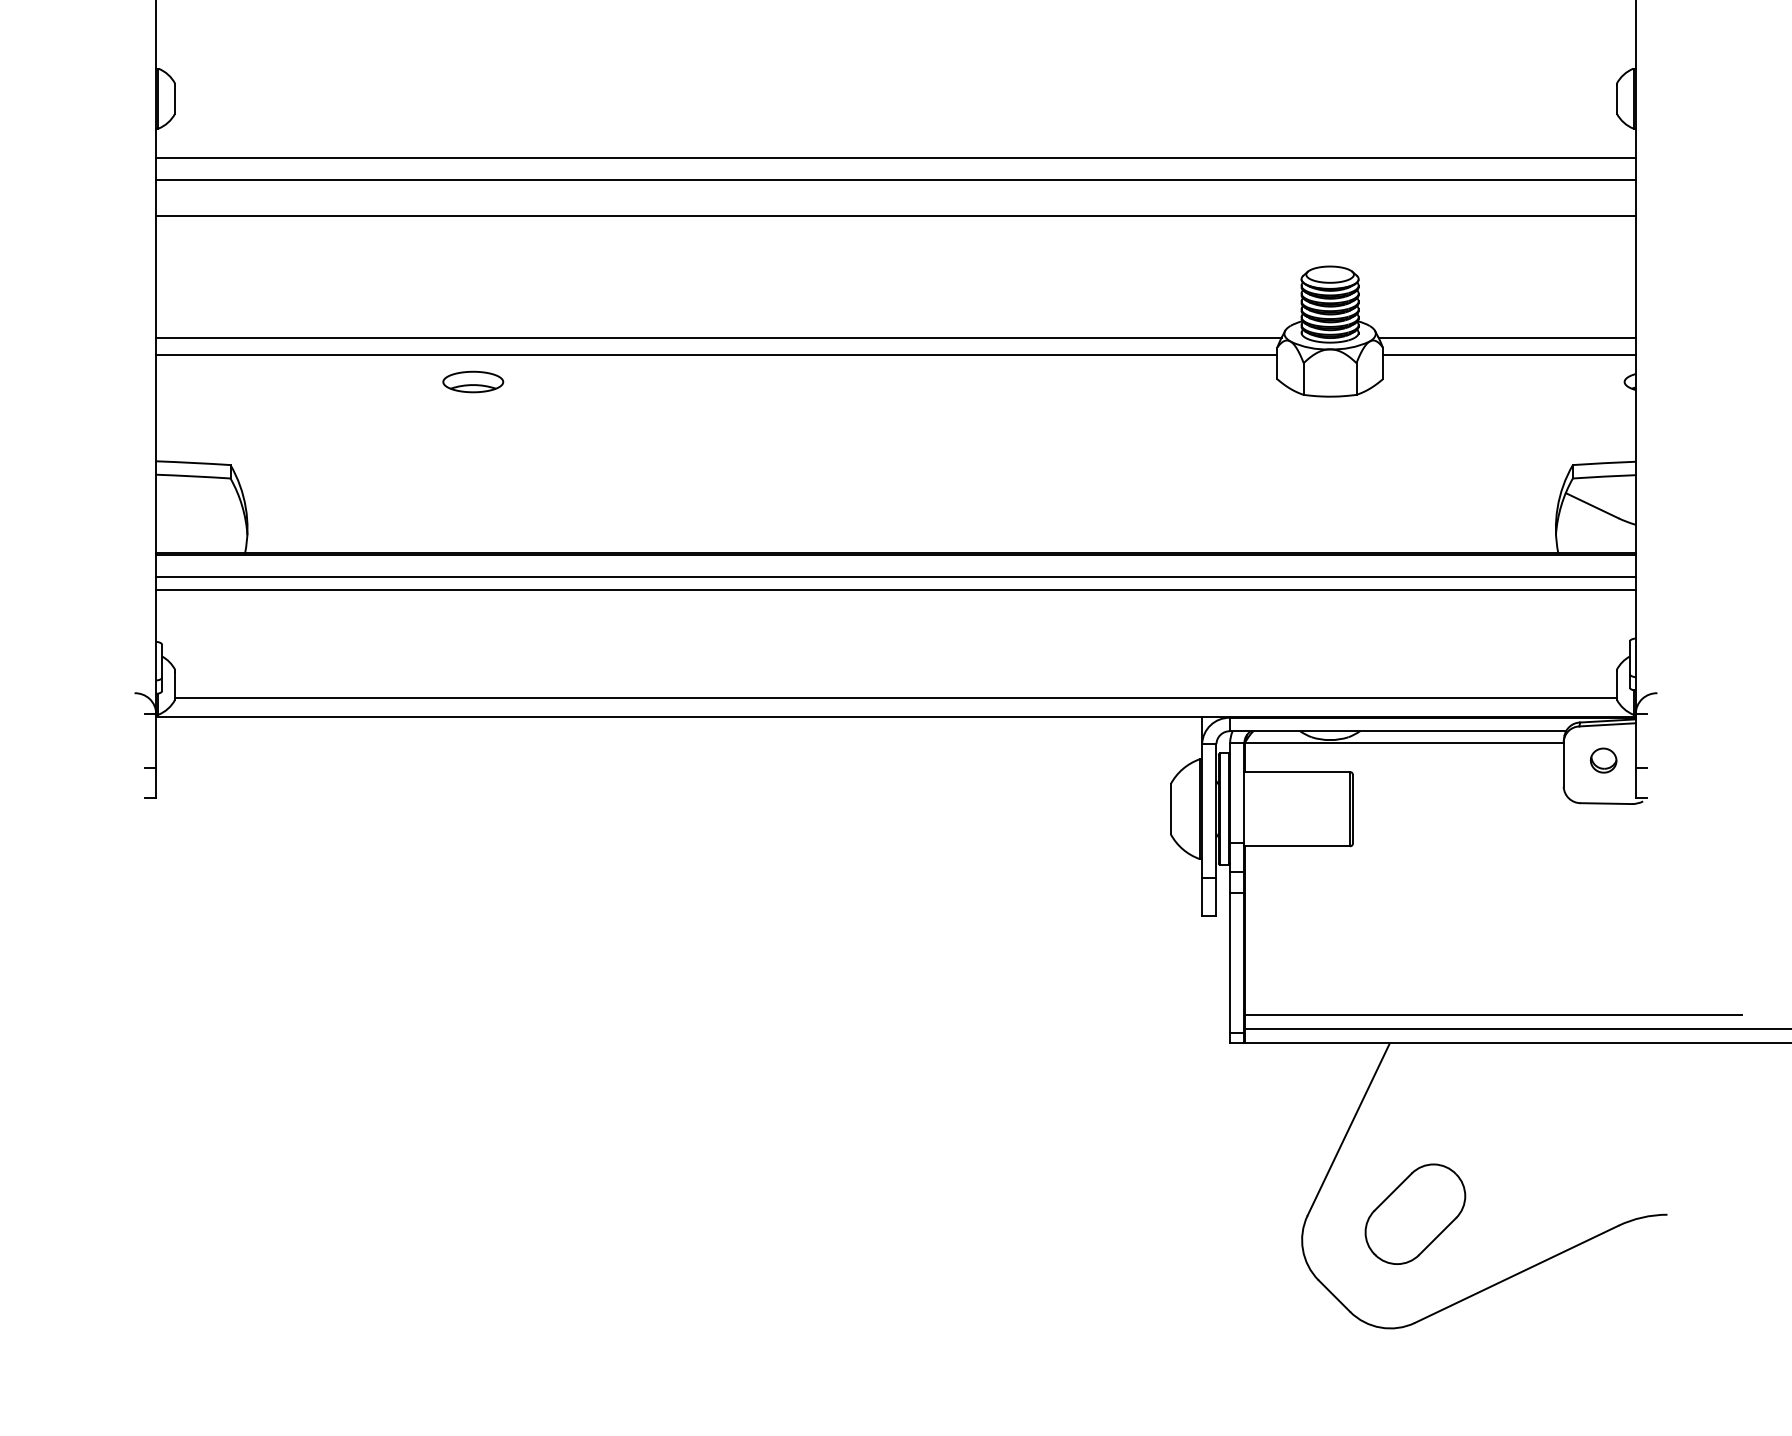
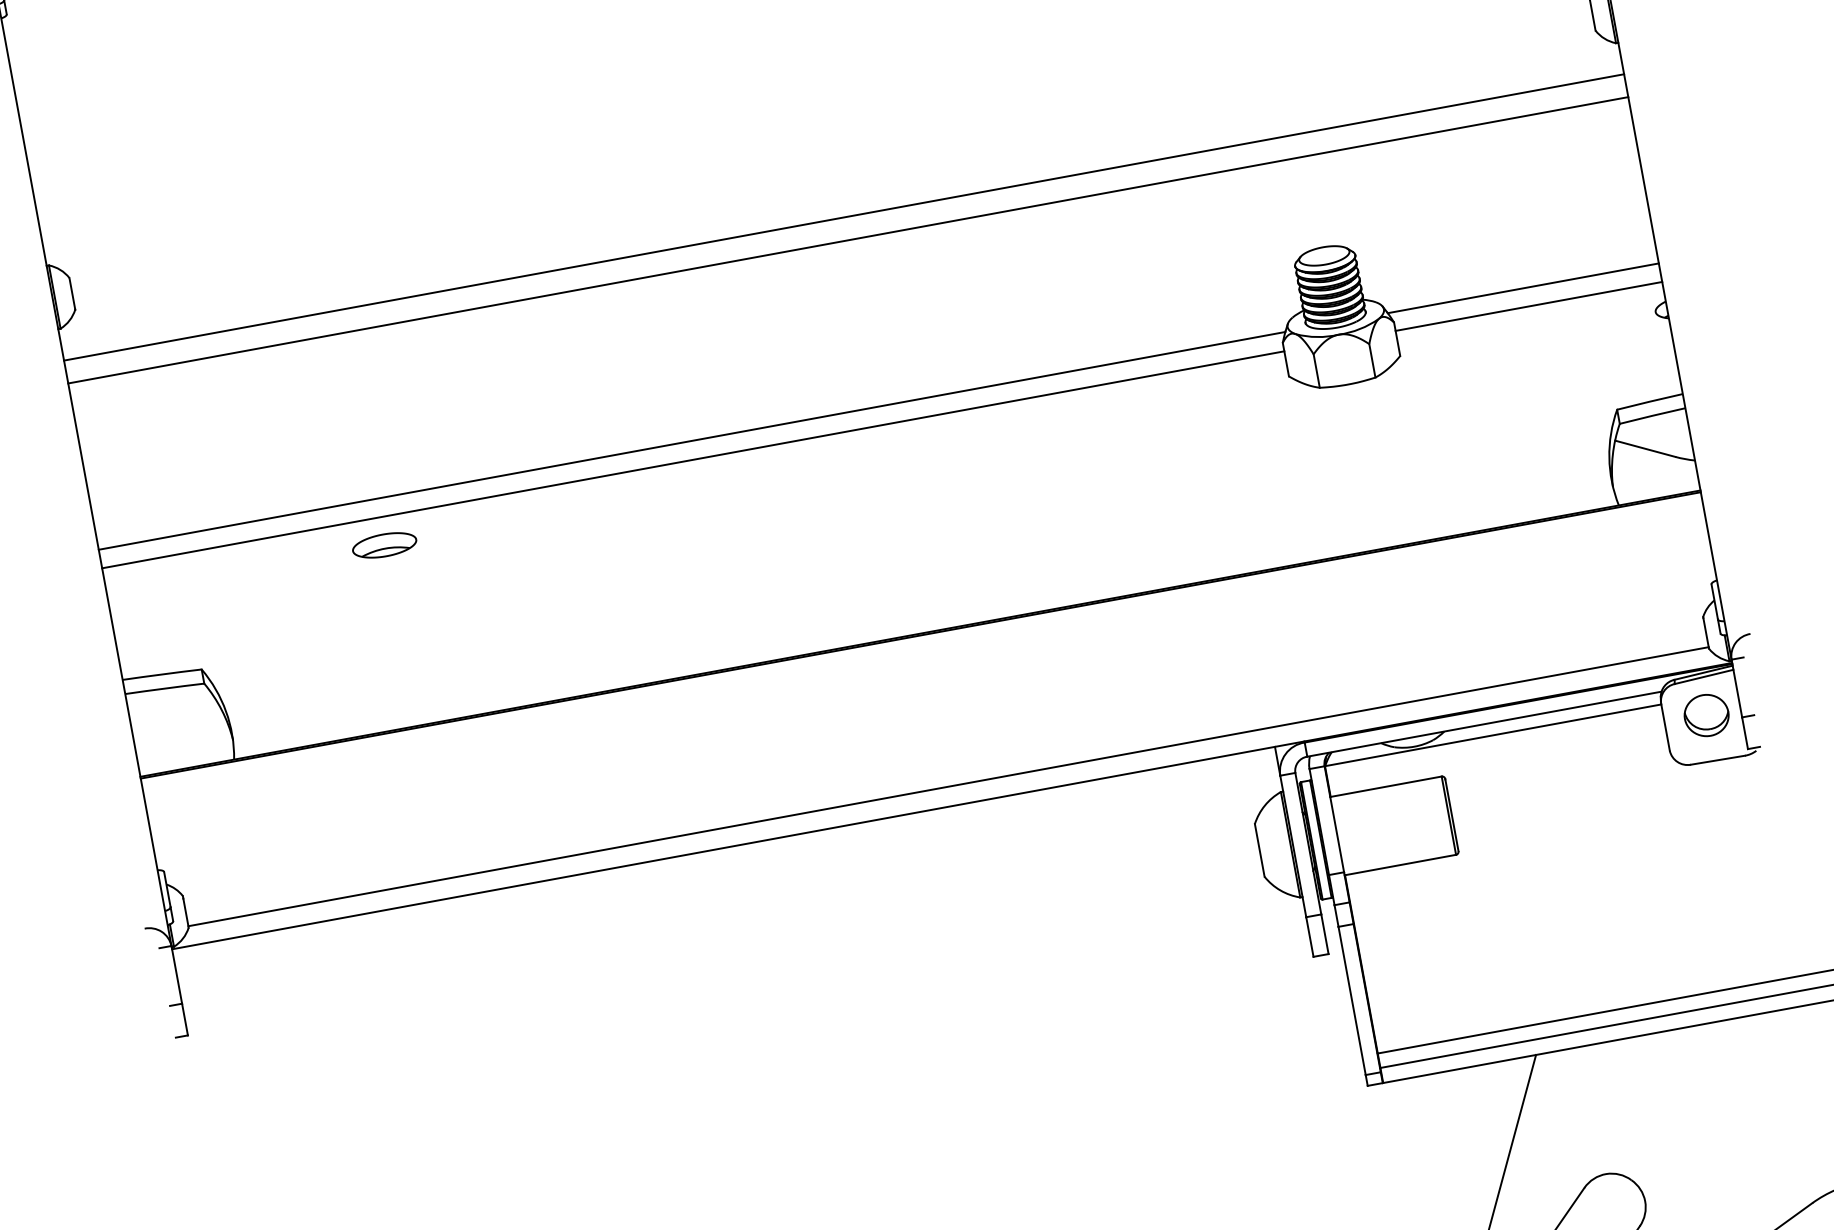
line: (895, 216) -> (854, 278), removed
part: (473, 381) -> (384, 544), moved
line: (895, 576) -> (924, 658), removed
line: (895, 590) -> (927, 673), removed
part: (1603, 760) -> (1706, 715), size x1.6

